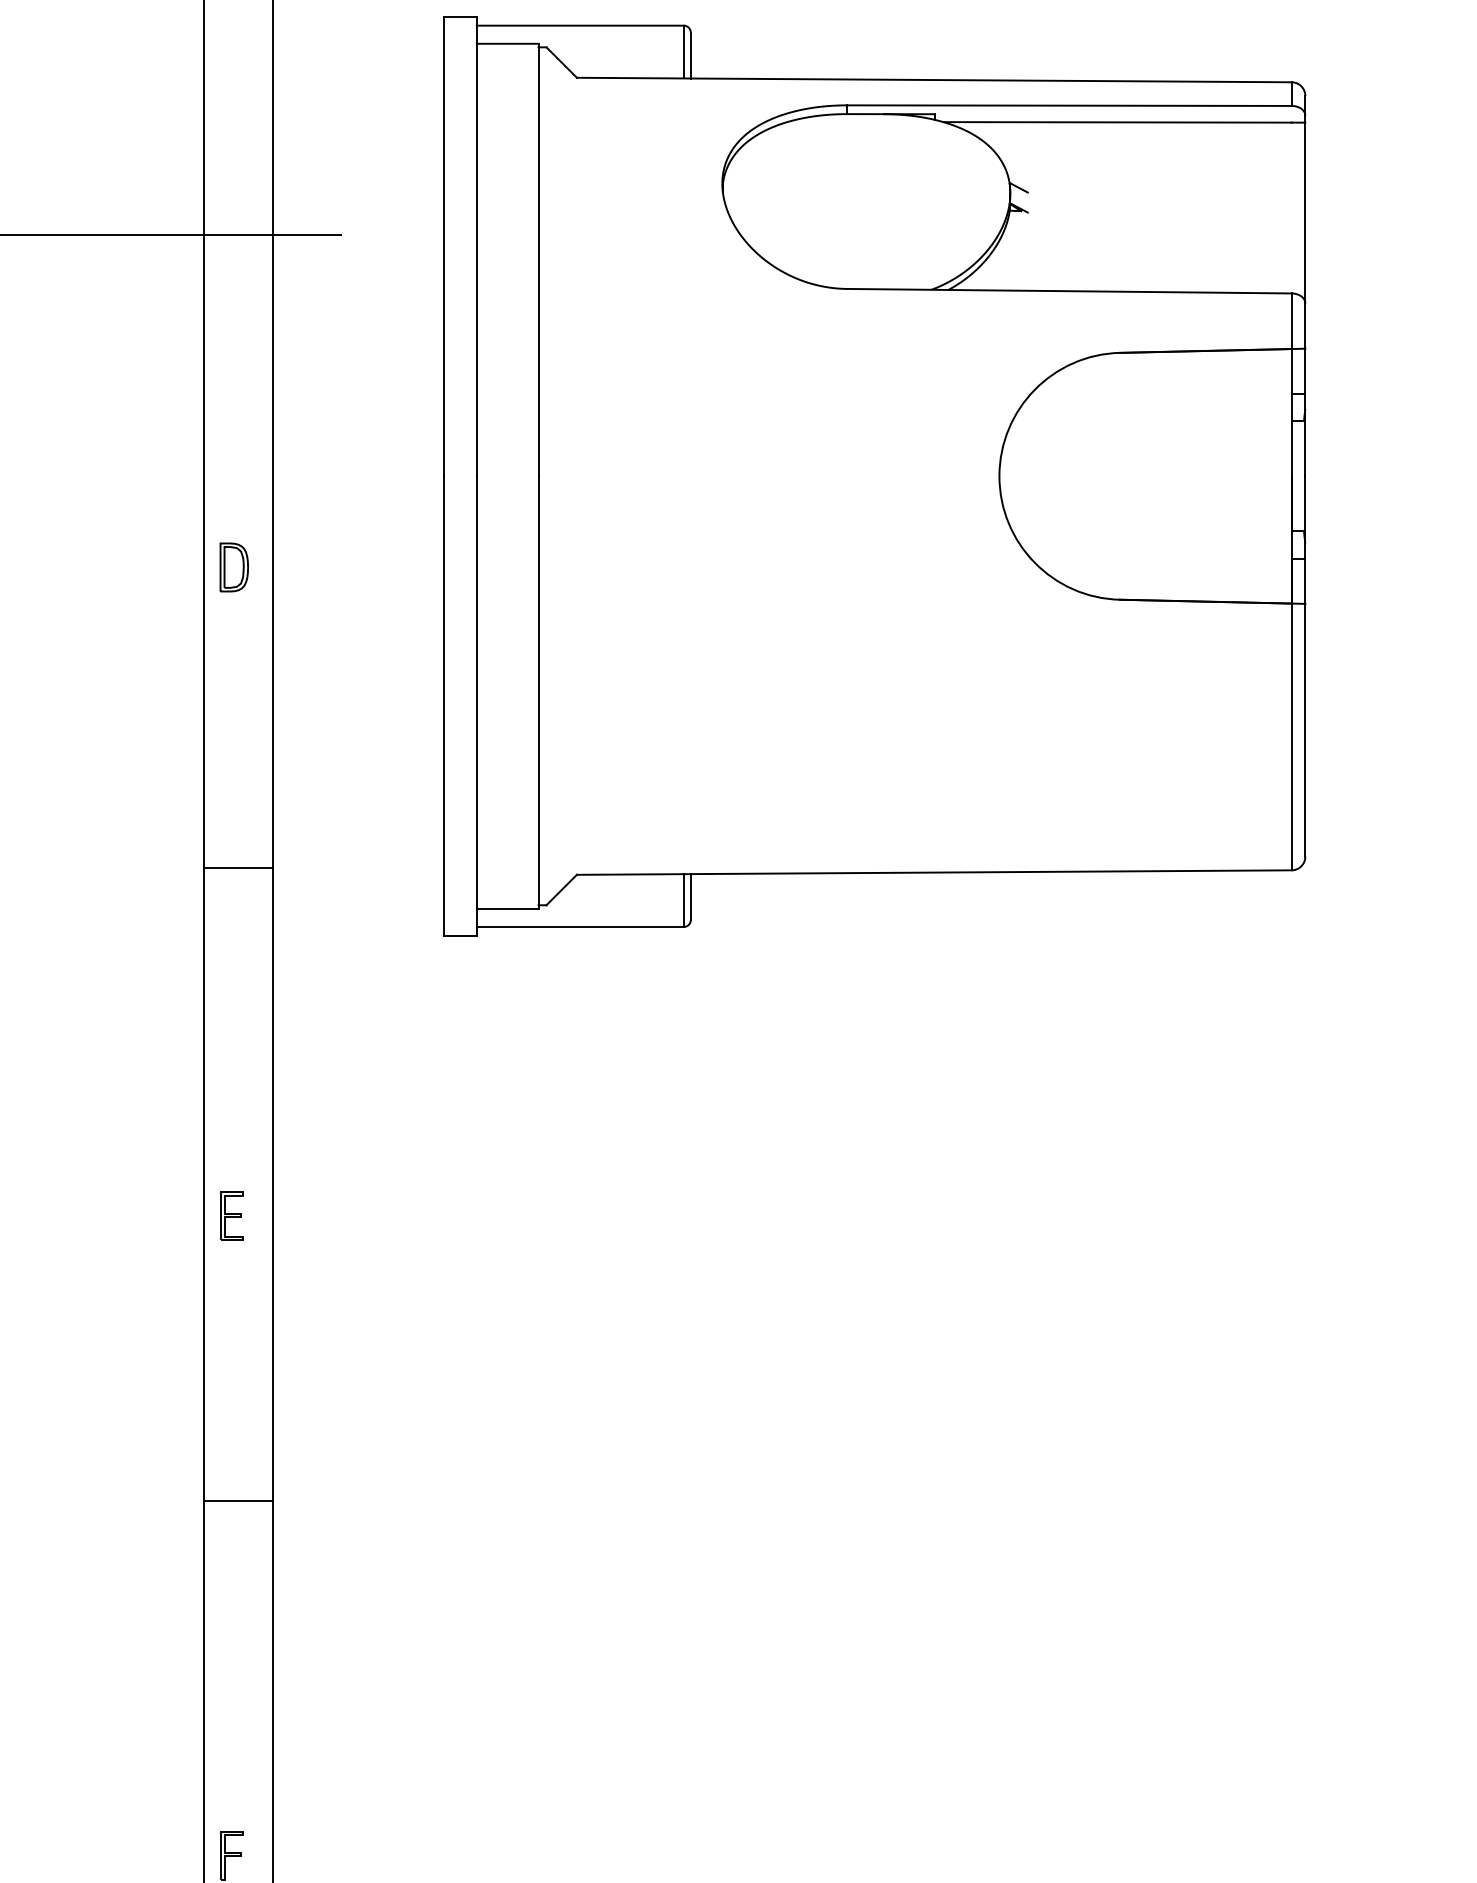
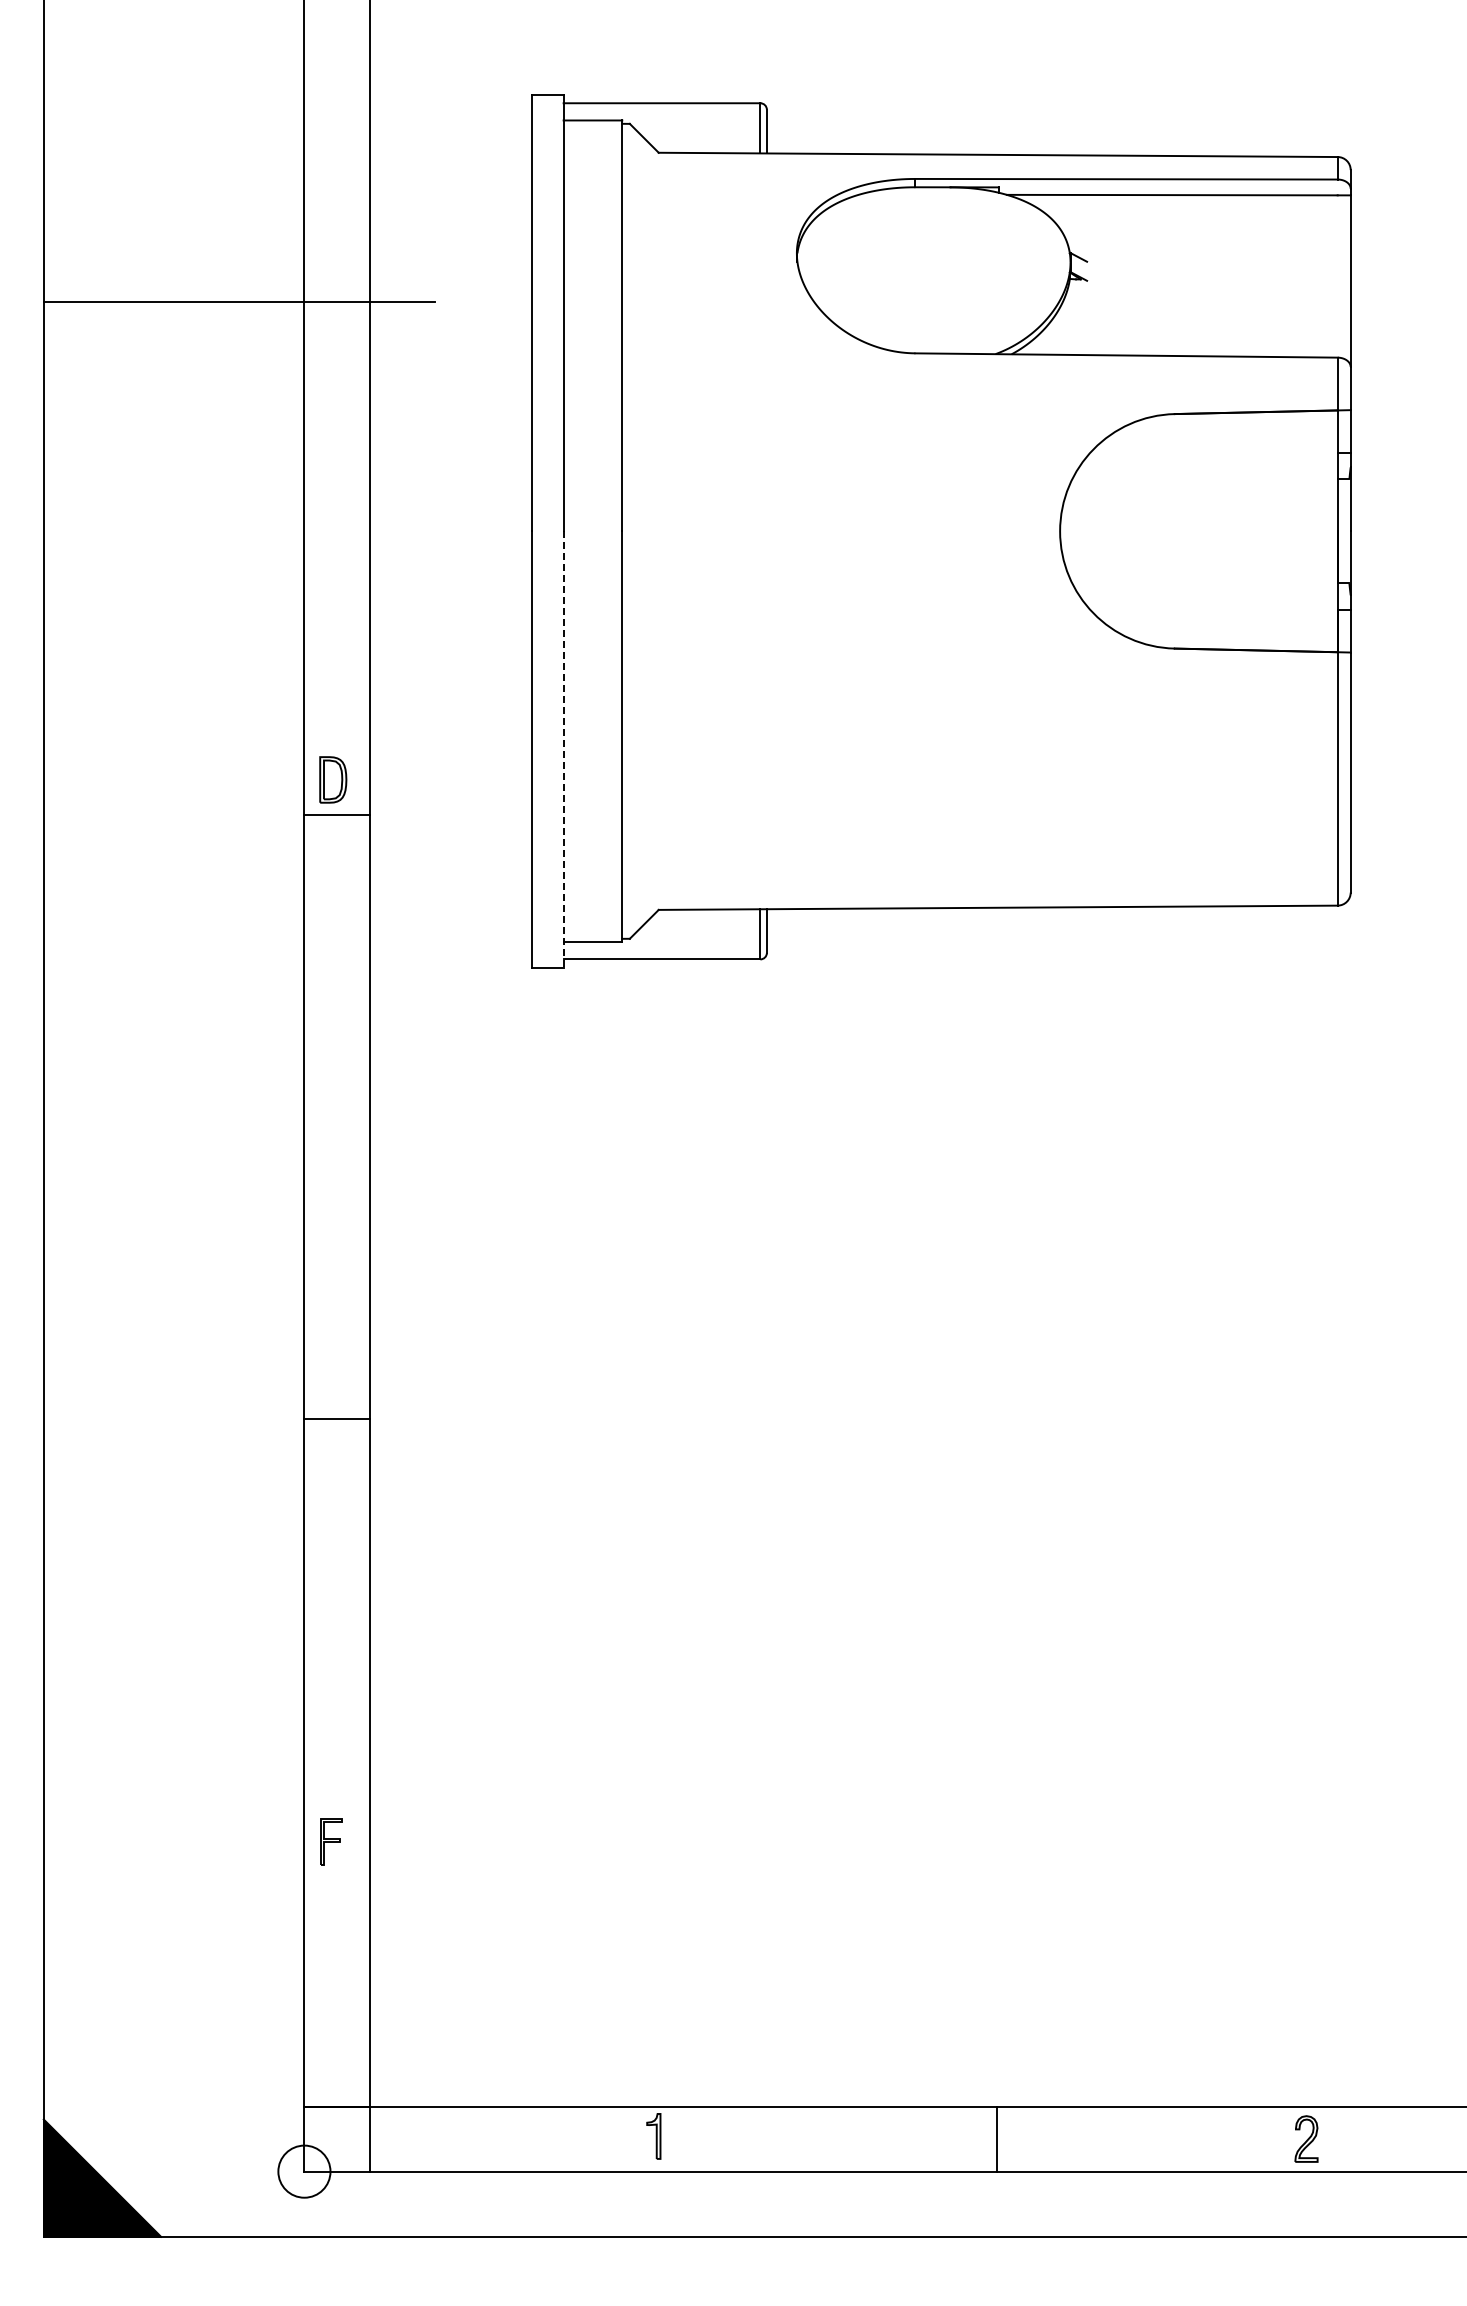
part: (234, 567) -> (333, 779), moved
line: (476, 707) -> (563, 750), solid -> dashed
line: (237, 868) -> (336, 815), moved
part: (232, 1216) -> (331, 1234), removed
line: (237, 1500) -> (336, 1418), moved

